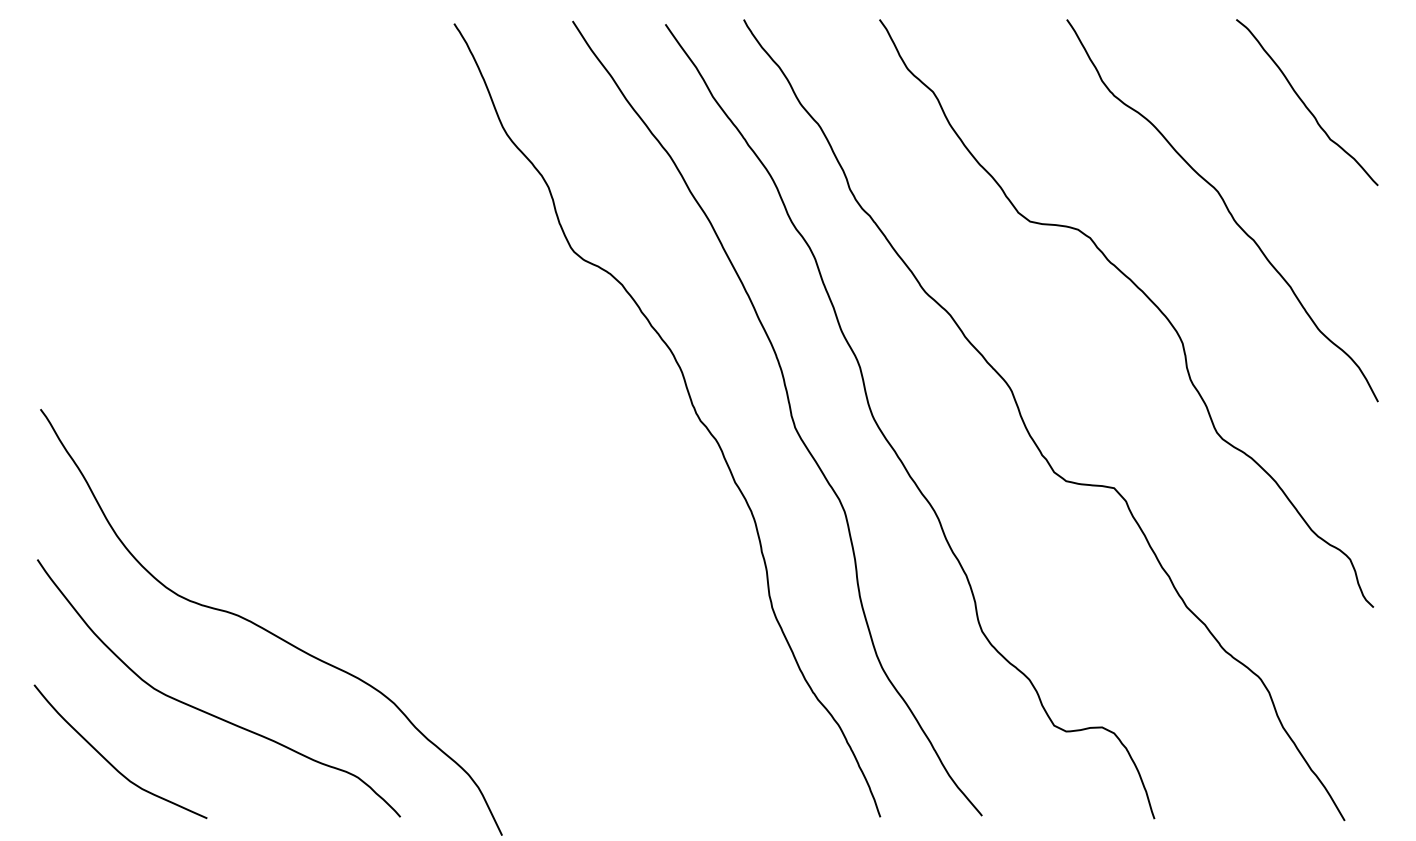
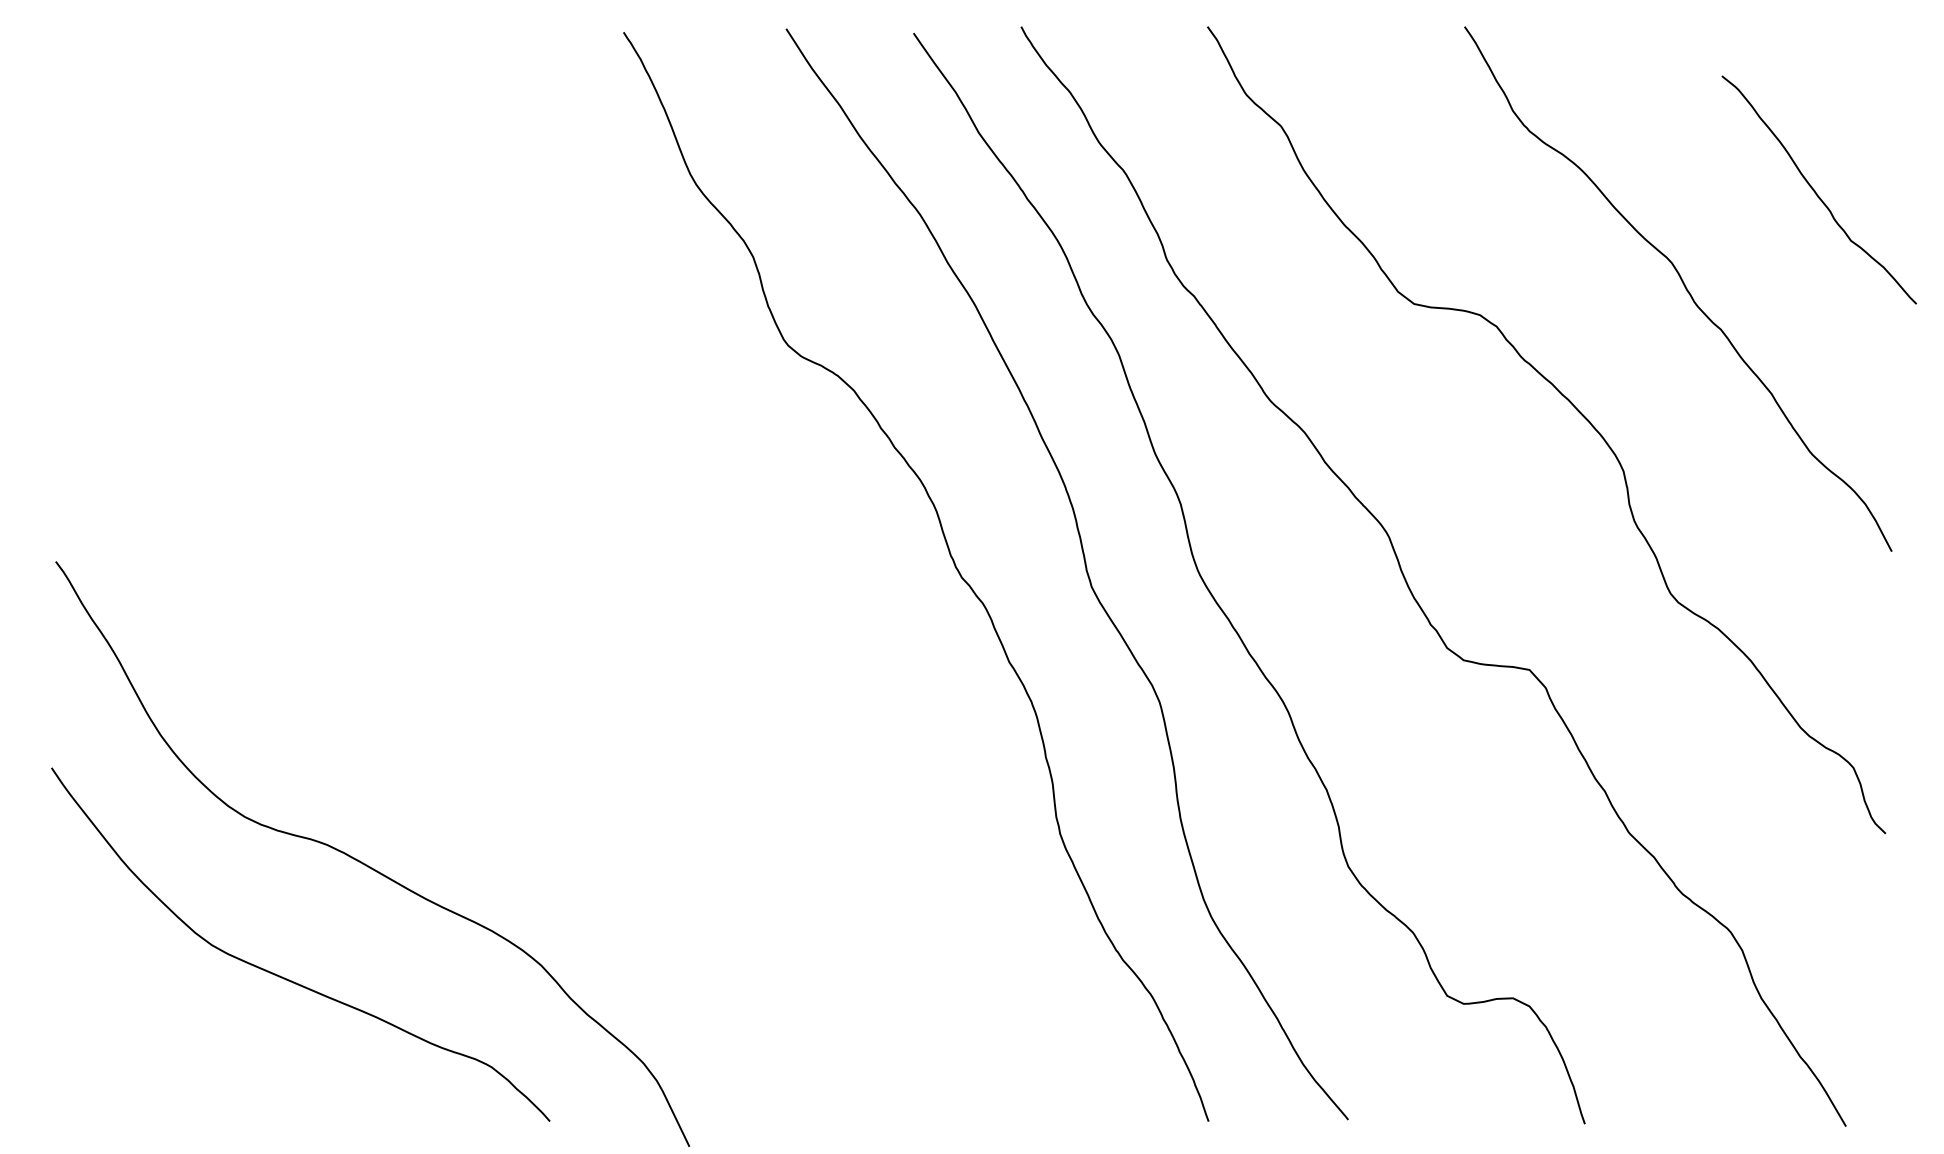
curve: (1305, 104) -> (1816, 192), moved
curve: (109, 761) -> (150, 1045), removed

